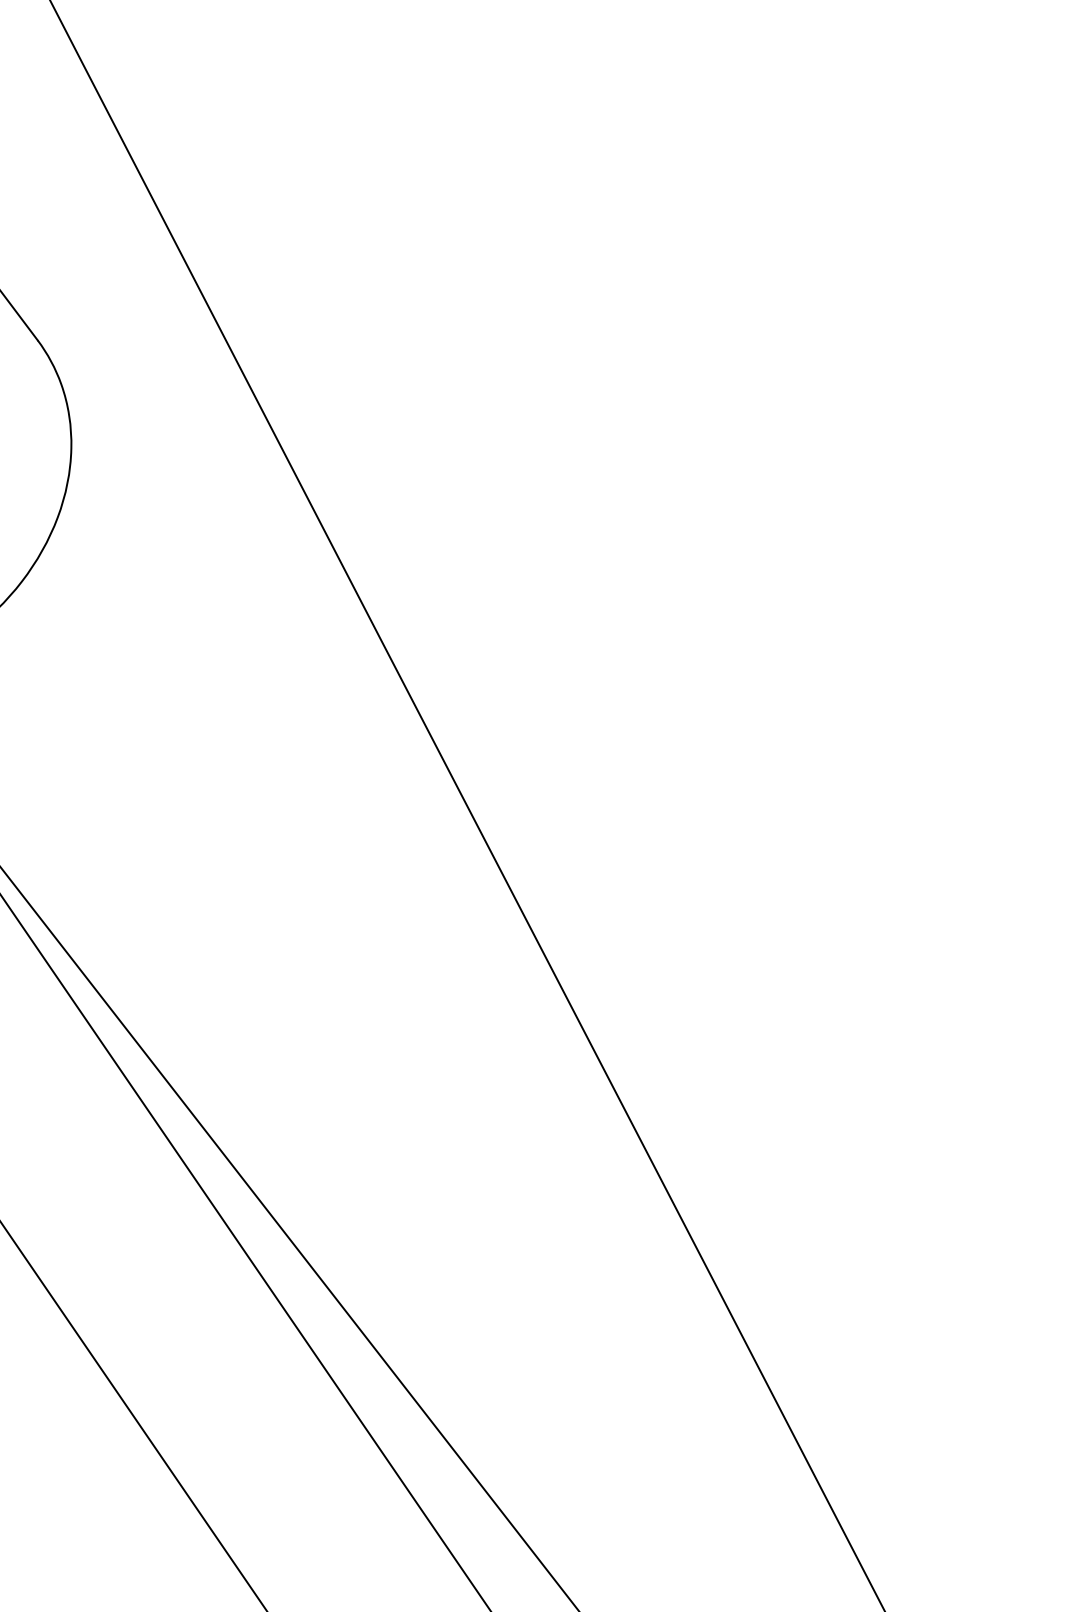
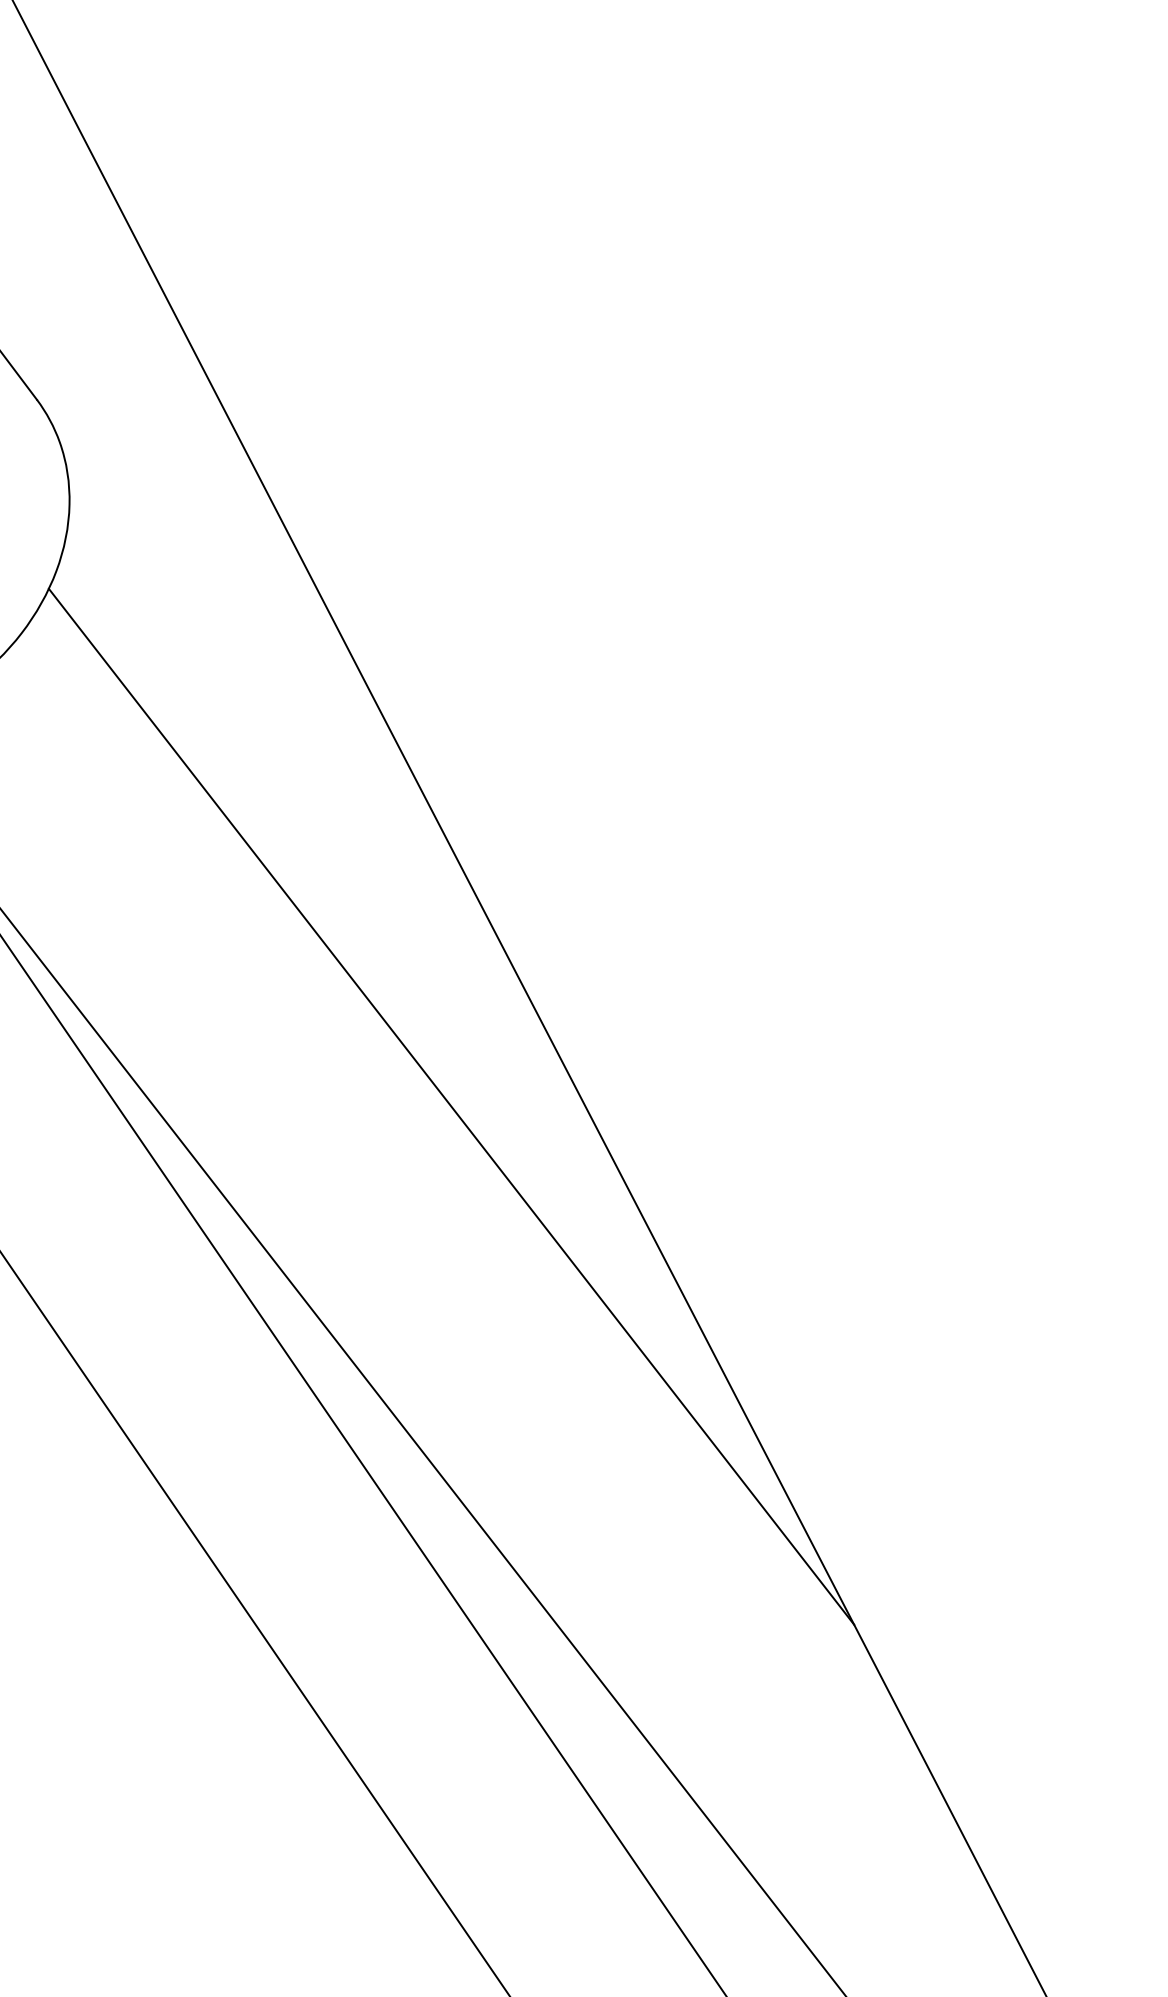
line: (466, 1070) -> (451, 1106), added

